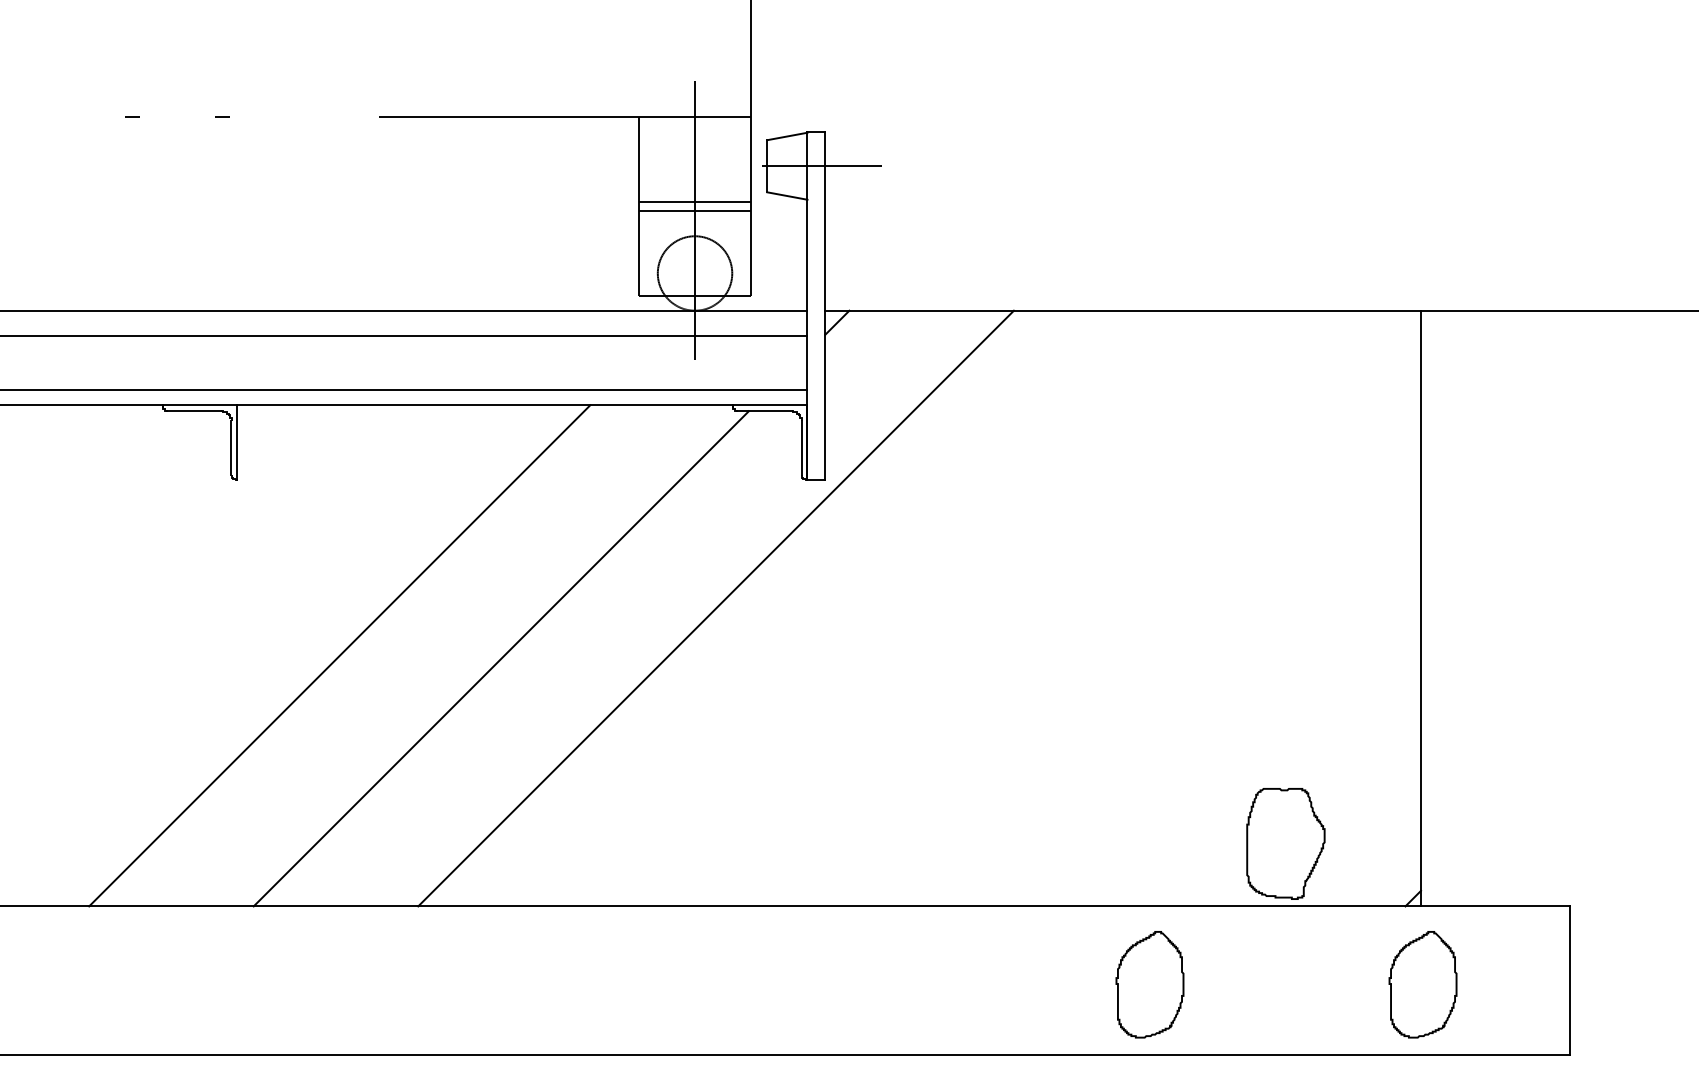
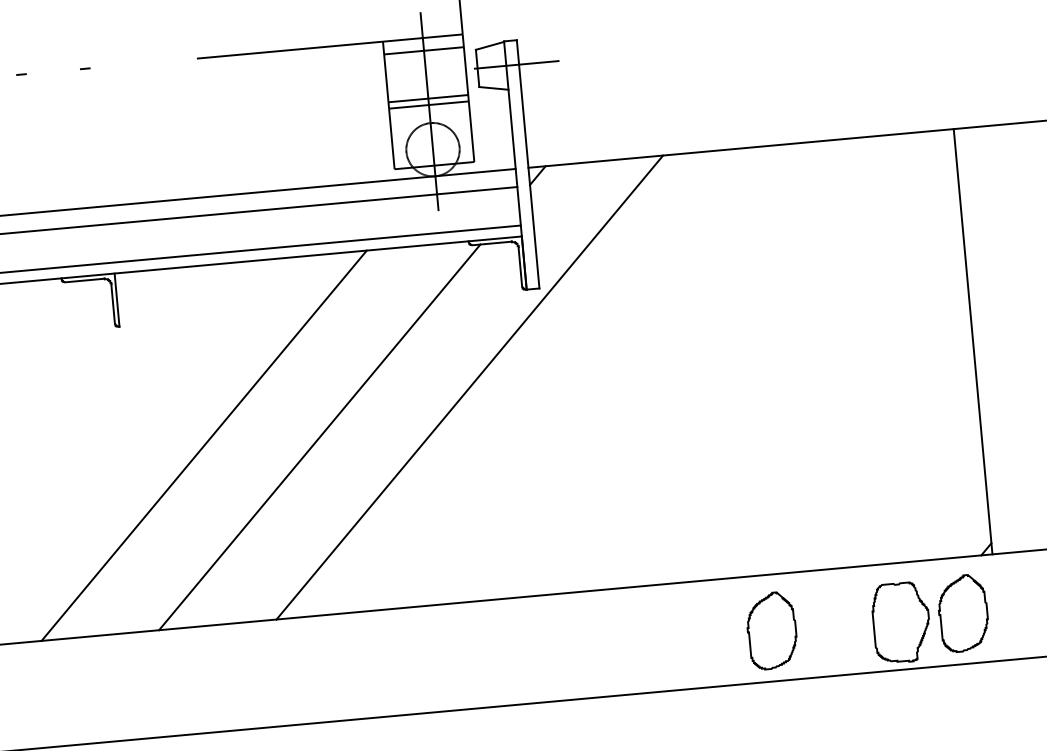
line: (694, 134) -> (423, 50), added
part: (1285, 843) -> (901, 622), moved
curve: (1118, 984) -> (749, 632), moved
curve: (1391, 984) -> (940, 615), moved

